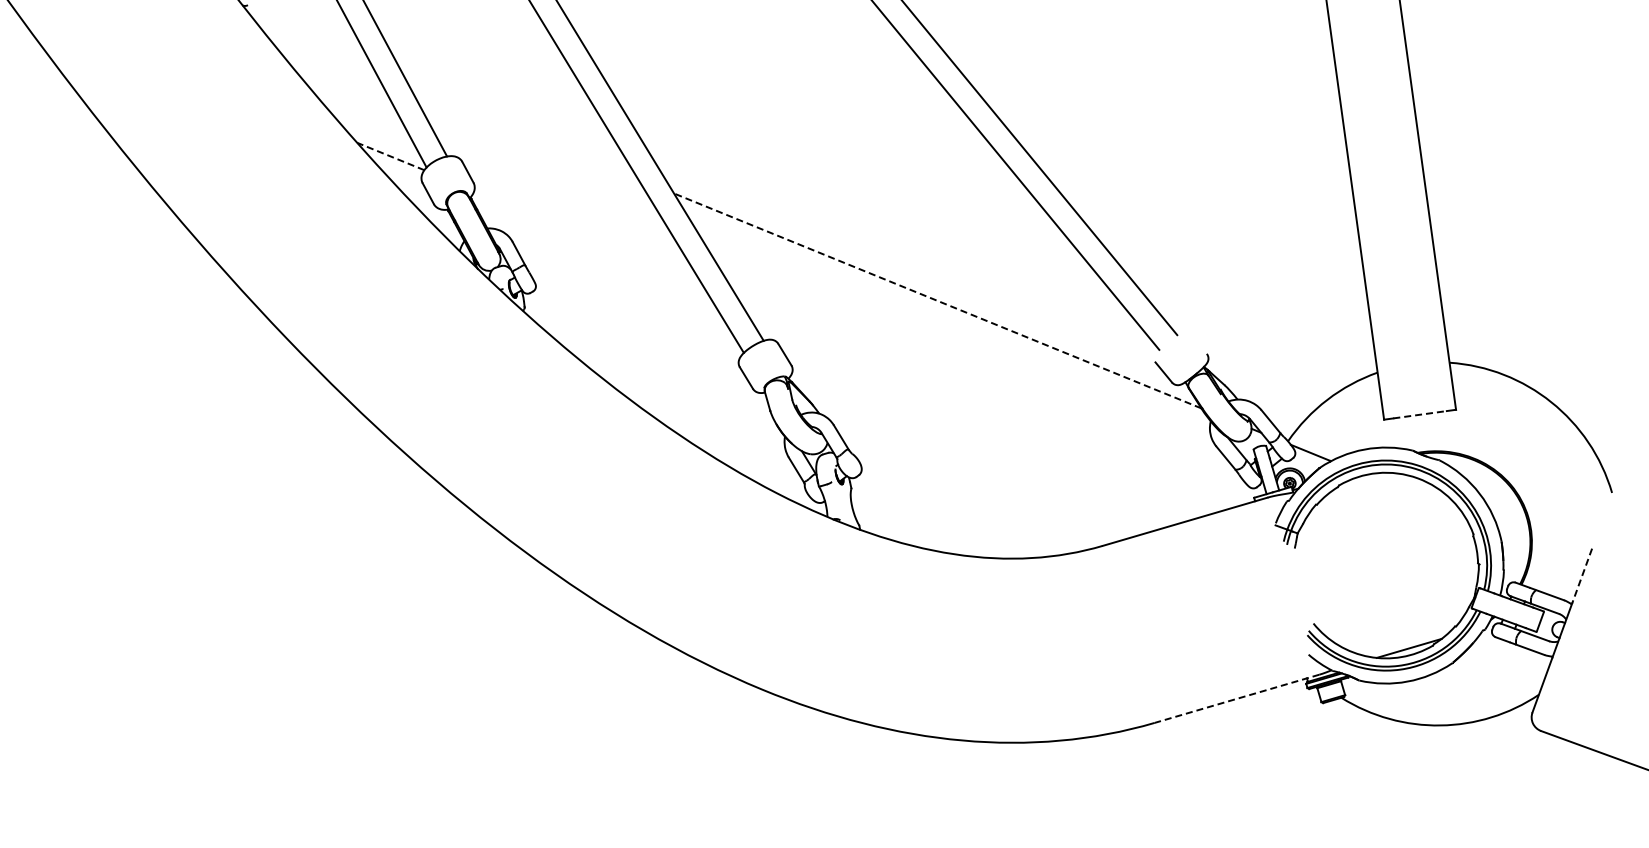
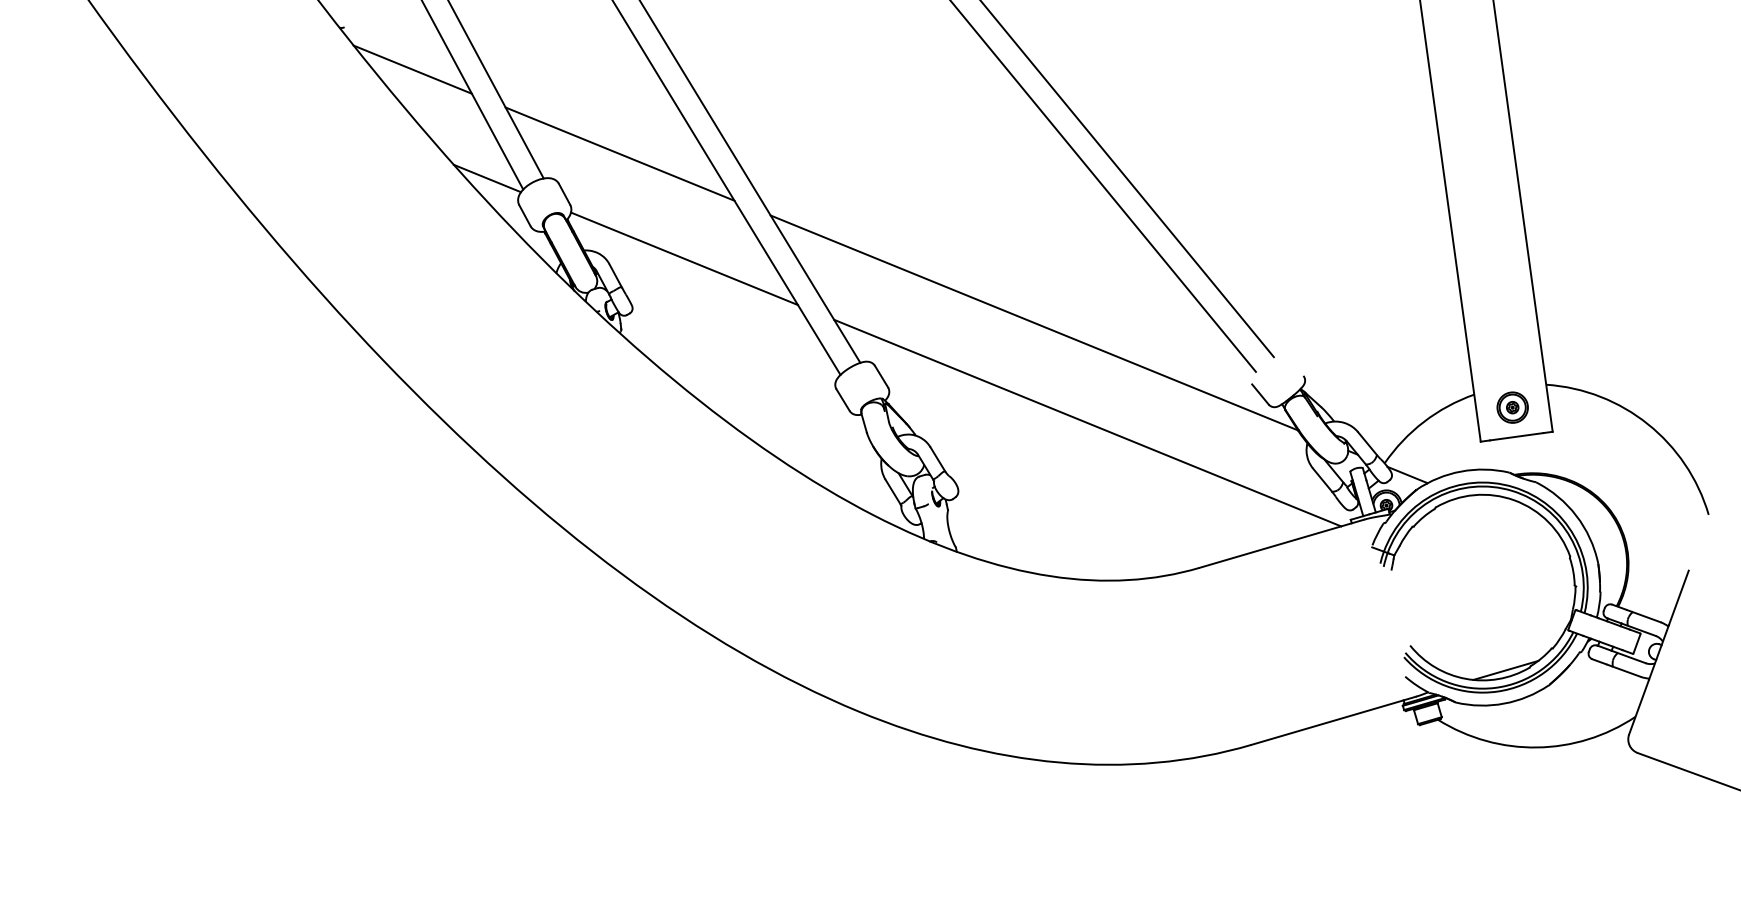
line: (315, 47) -> (412, 69), added
line: (522, 131) -> (619, 153), added
line: (389, 156) -> (486, 178), dashed -> solid
line: (587, 236) -> (684, 258), added
line: (937, 300) -> (1034, 322), dashed -> solid
part: (1415, 385) -> (1512, 407), added
line: (990, 400) -> (1087, 422), added
line: (1420, 414) -> (1517, 436), dashed -> solid
line: (1581, 576) -> (1678, 598), dashed -> solid
line: (1236, 698) -> (1333, 720), dashed -> solid

